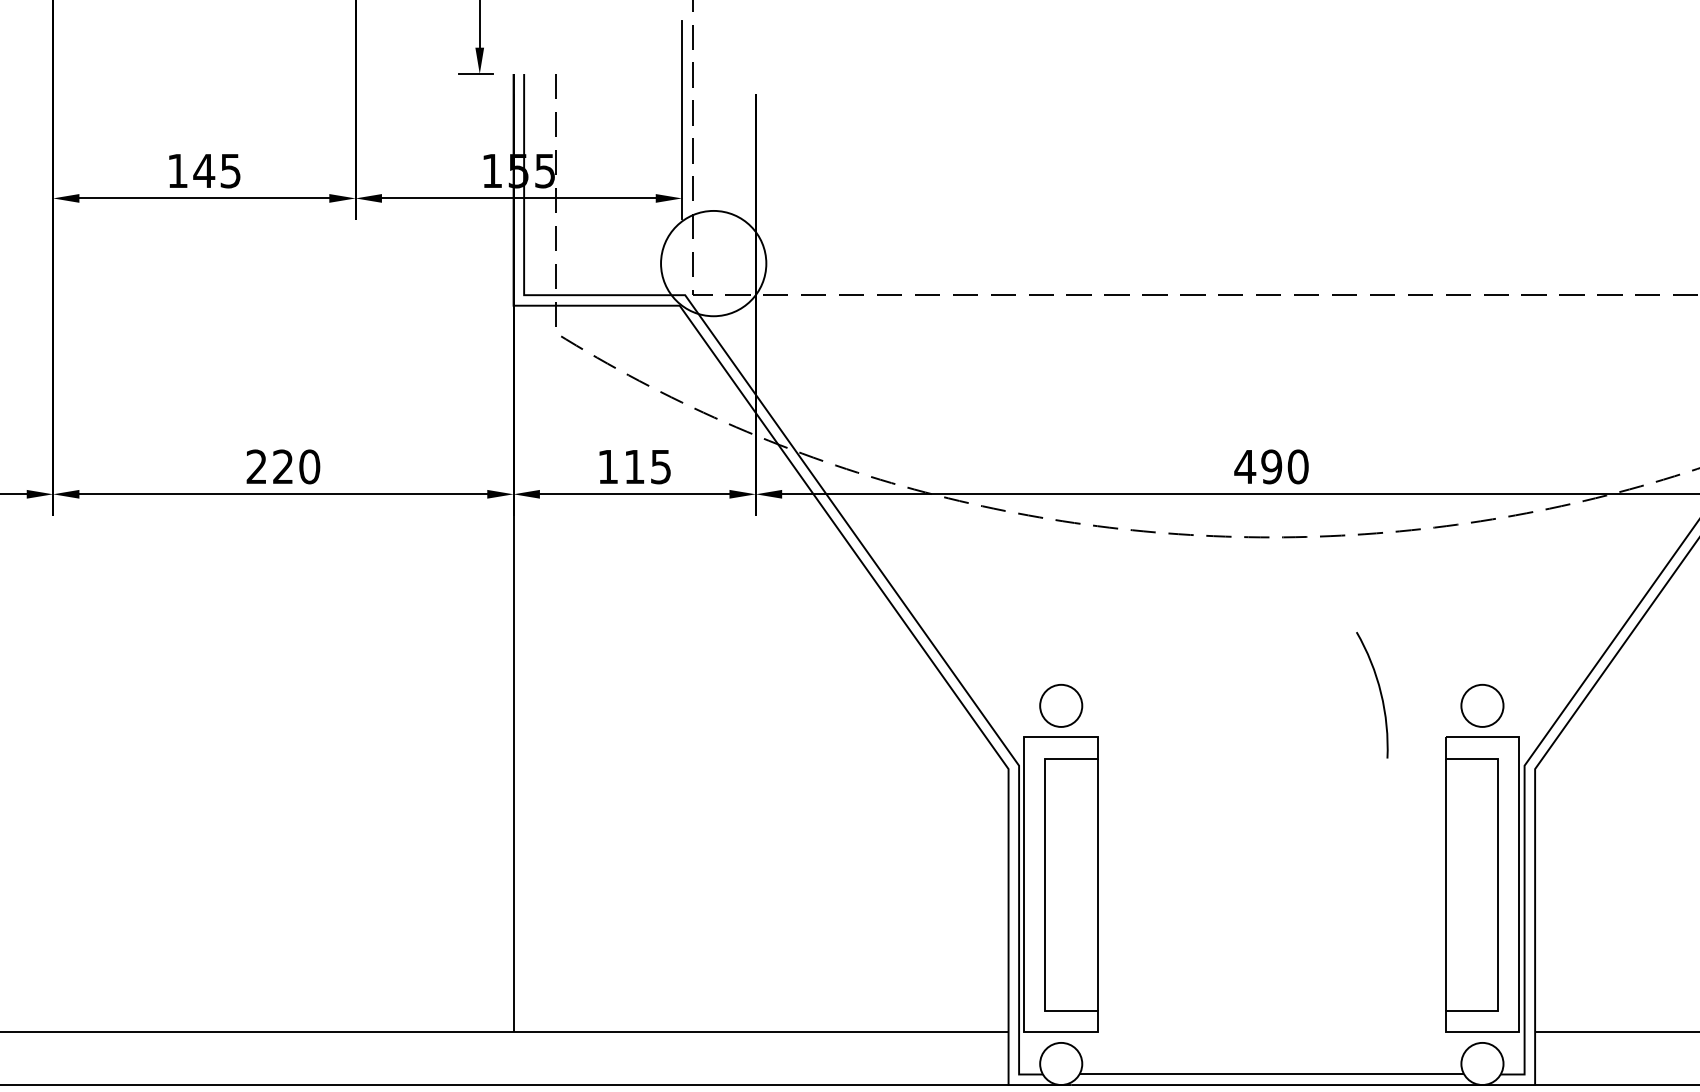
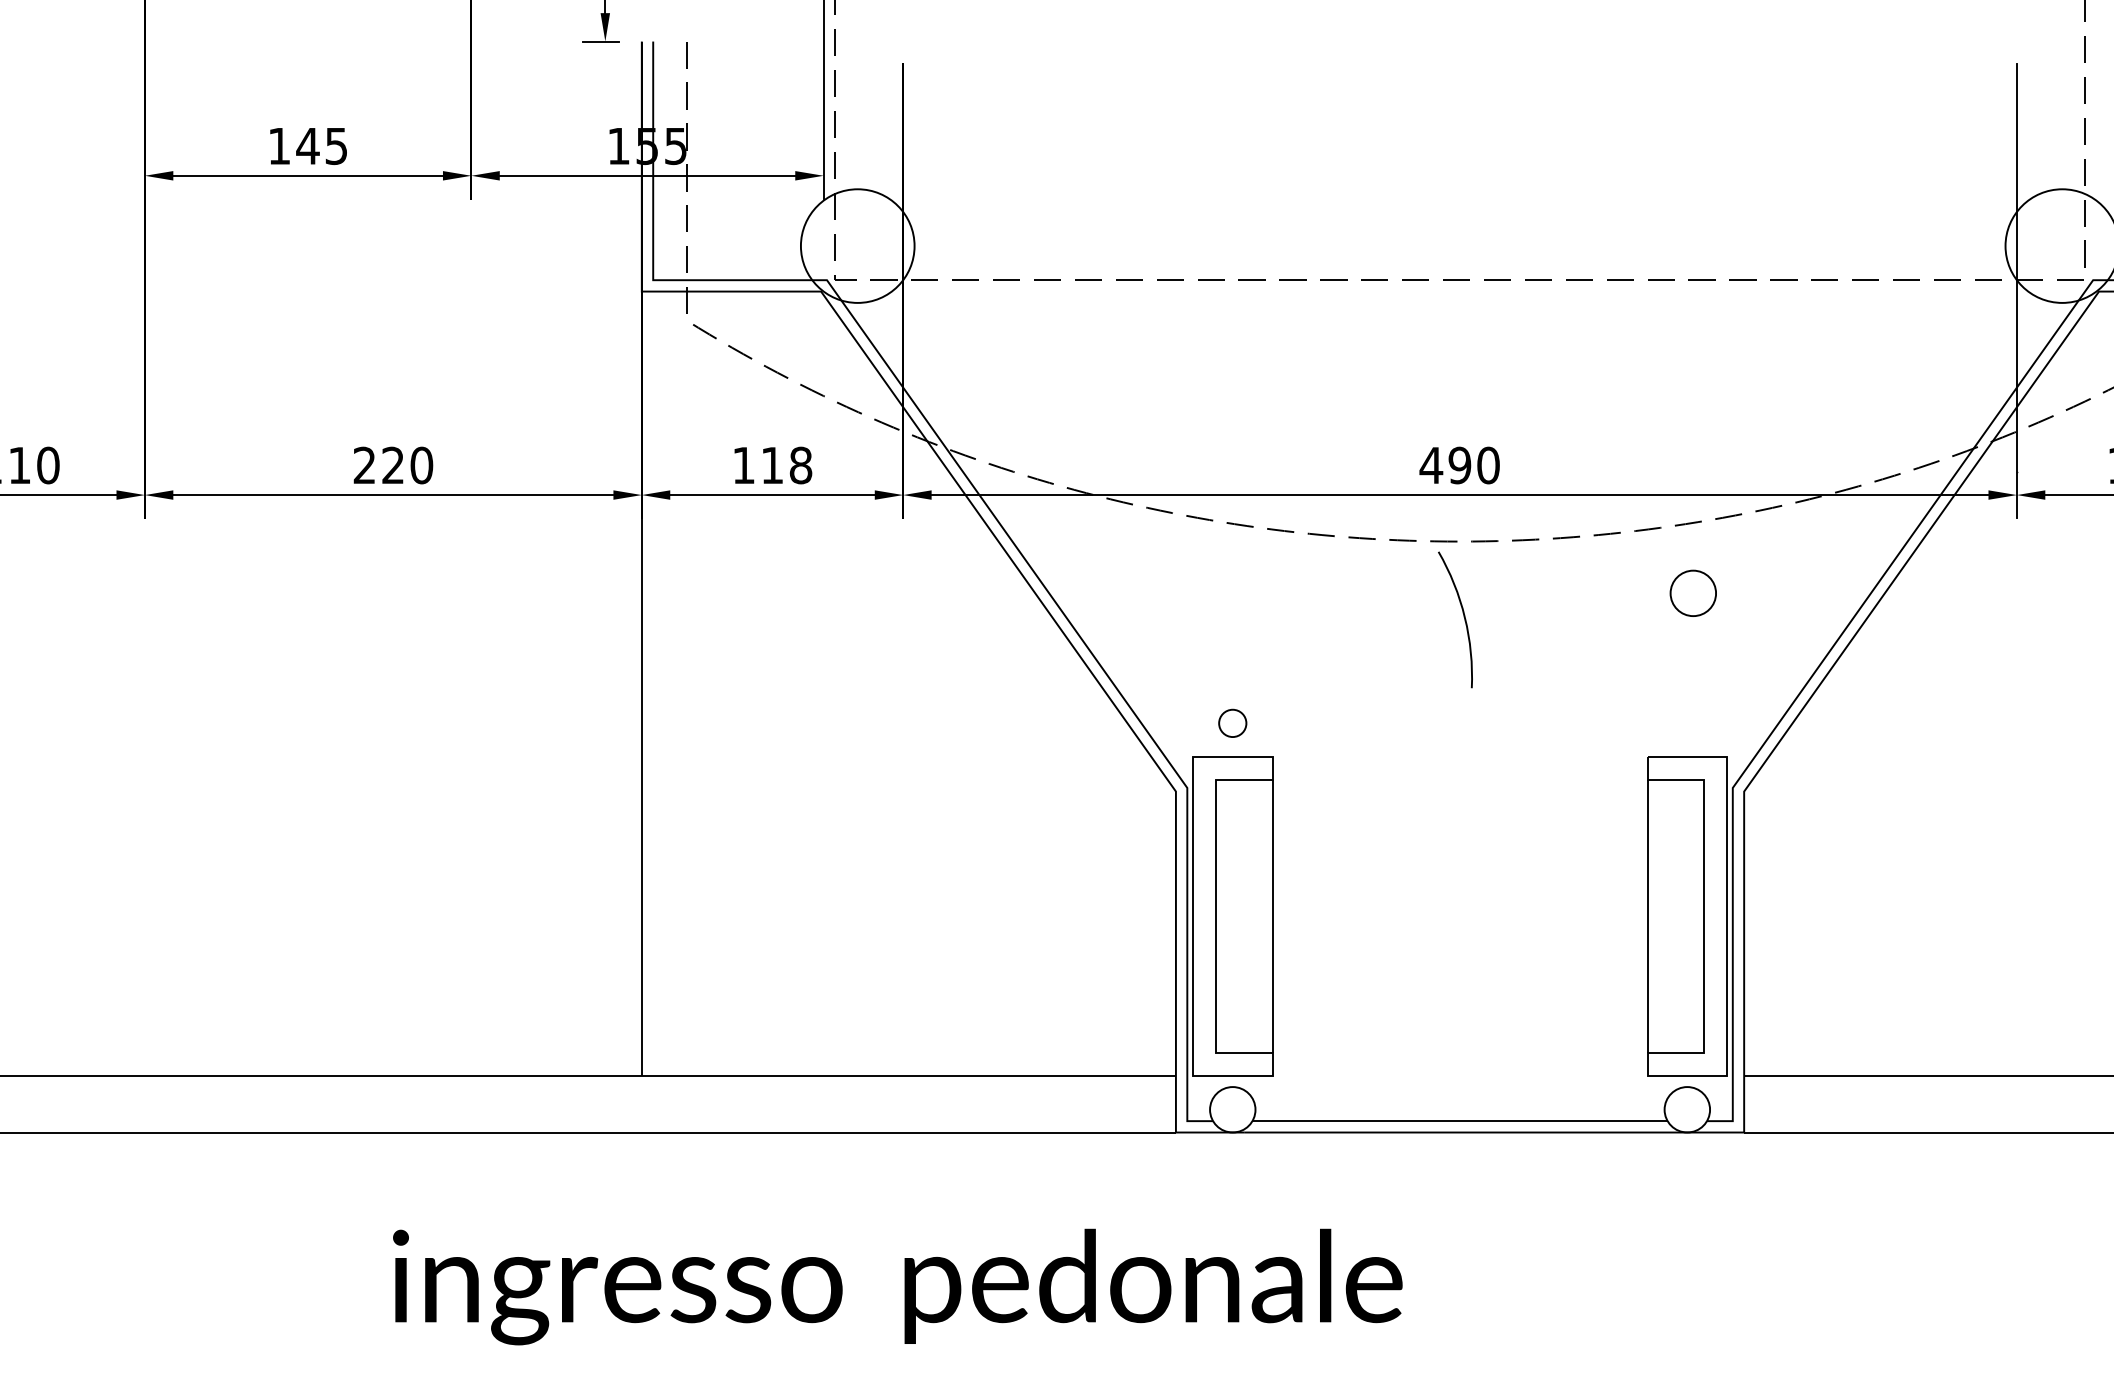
text: (660, 466) -> (800, 465), 115 -> 118
arc: (1379, 693) -> (1463, 617), moved
circle: (1060, 705) -> (1232, 723), size x0.6
circle: (1481, 705) -> (1692, 592), moved

